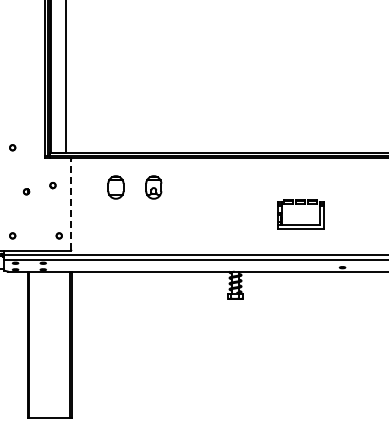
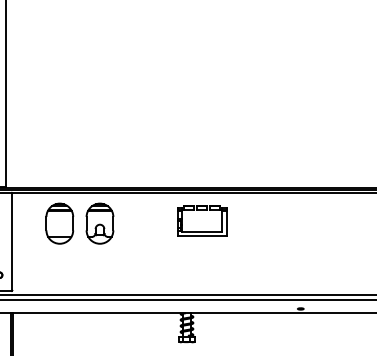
part: (115, 187) -> (59, 223), size x1.67
part: (153, 187) -> (99, 223), size x1.67
line: (71, 204) -> (12, 241), dashed -> solid
part: (300, 204) -> (201, 209), moved

